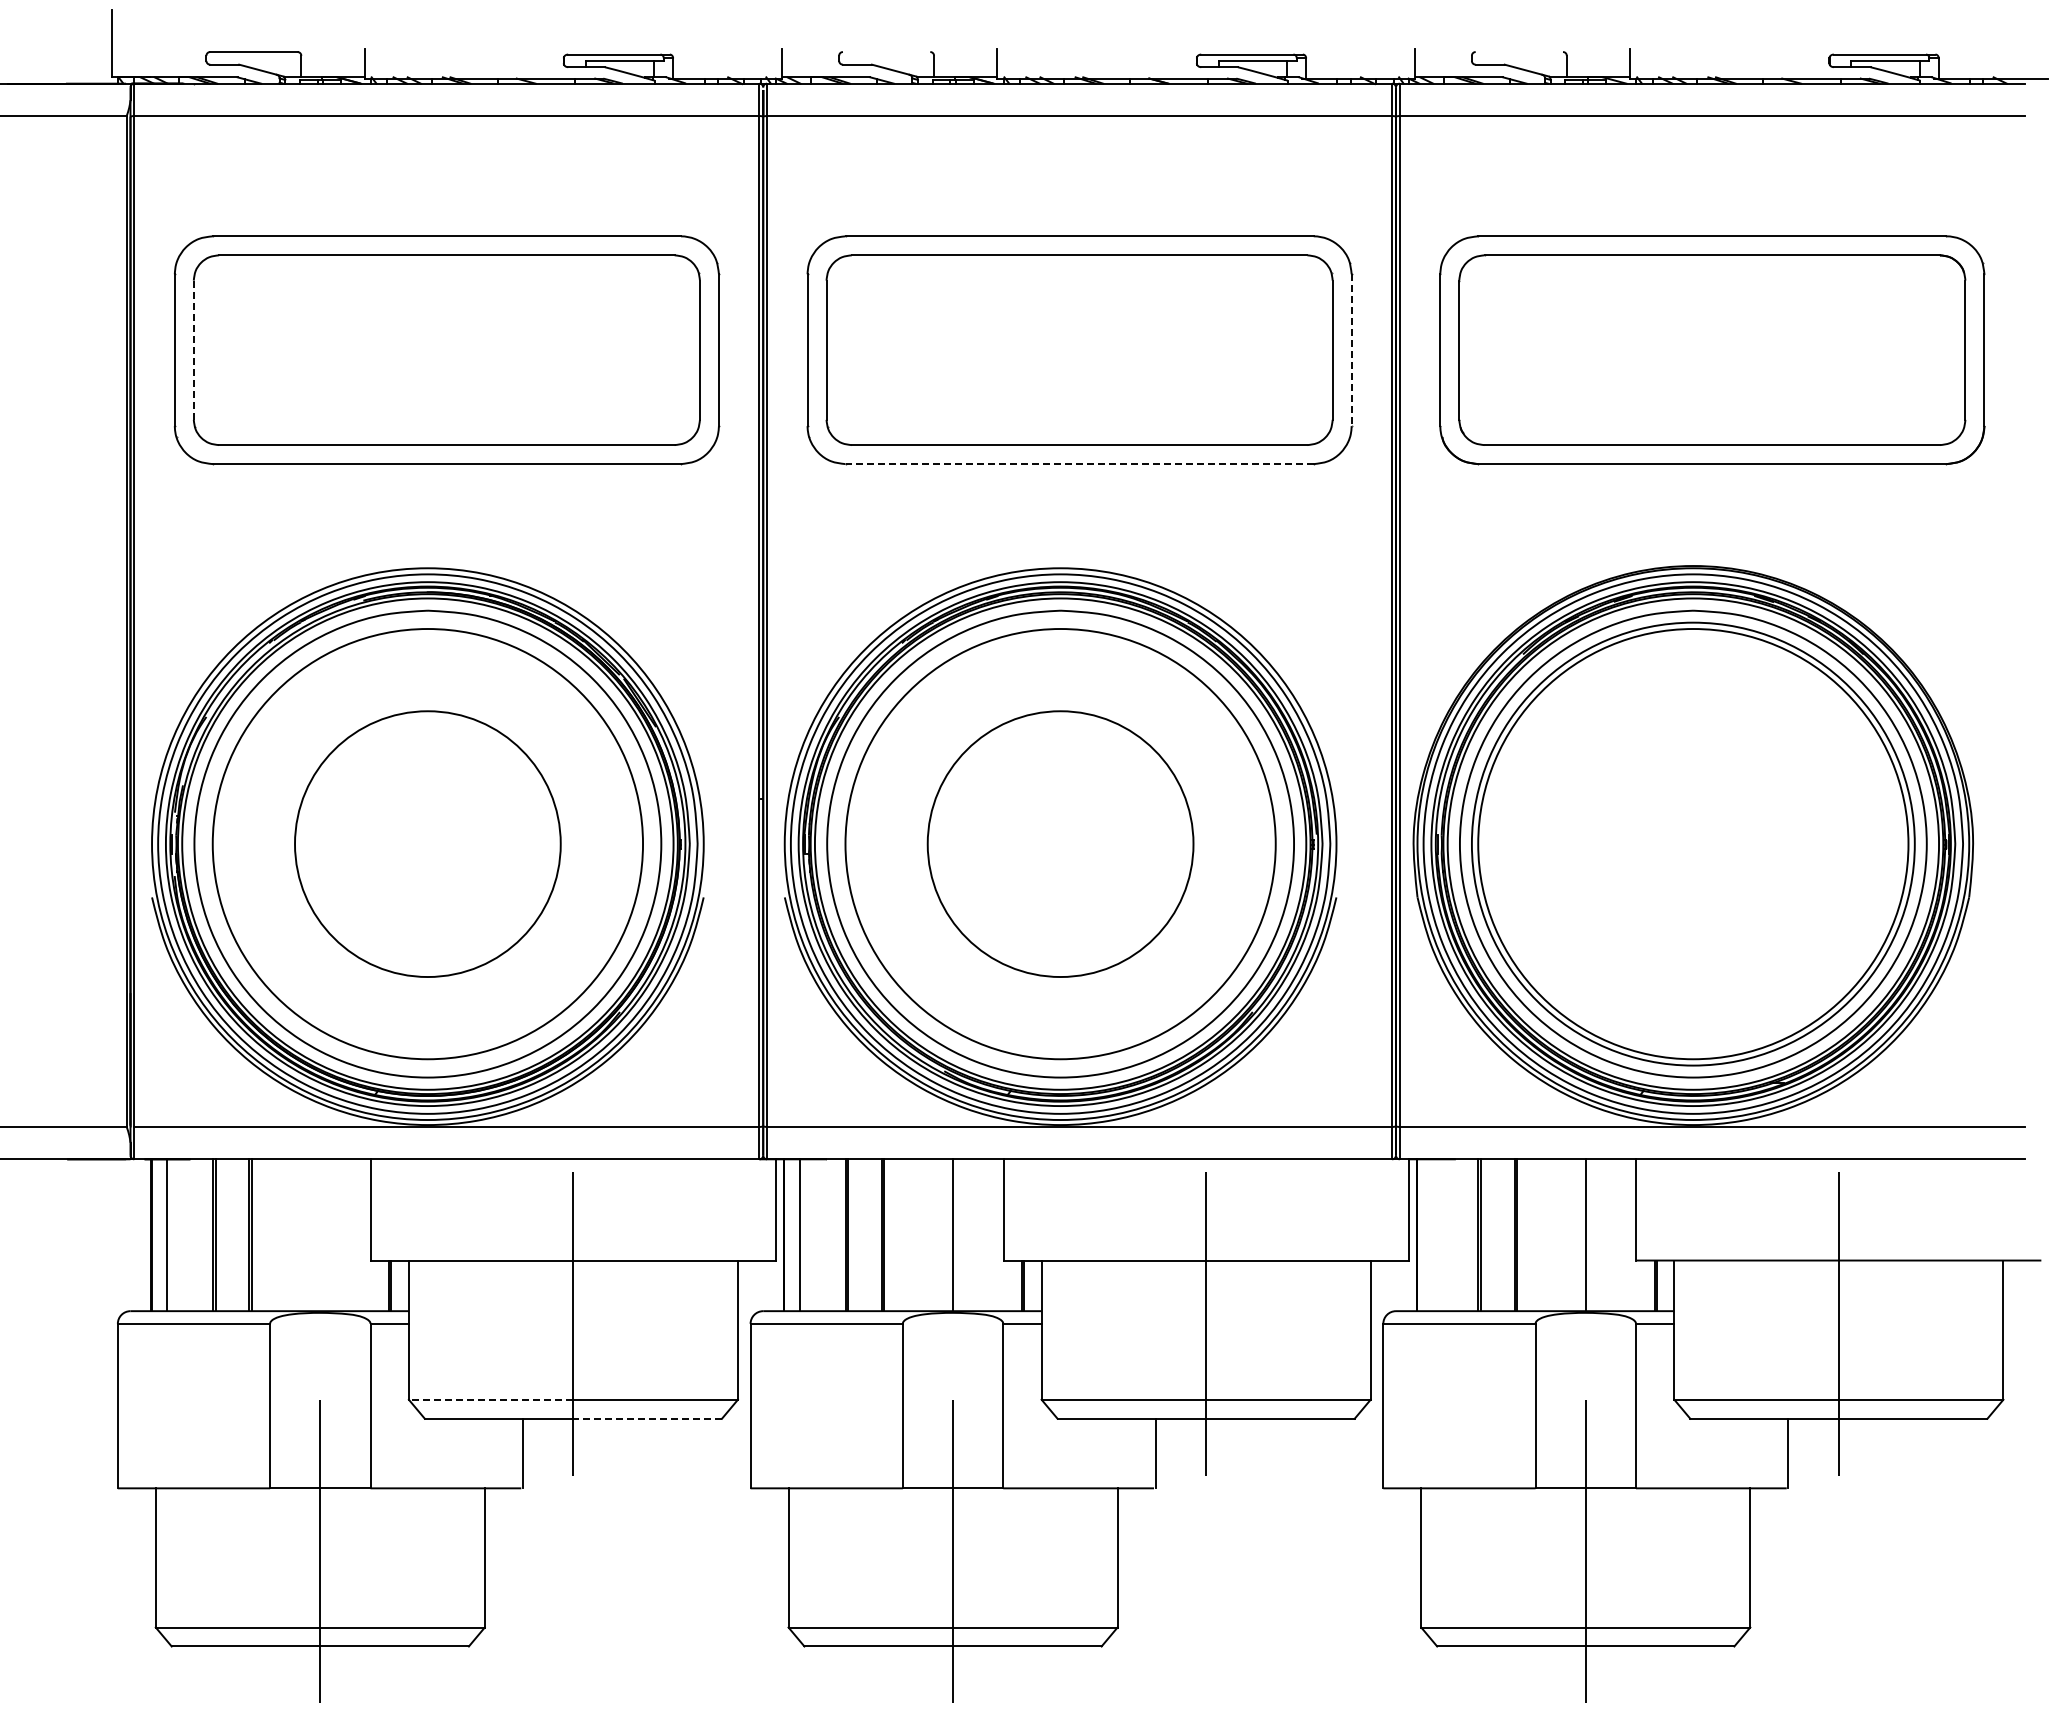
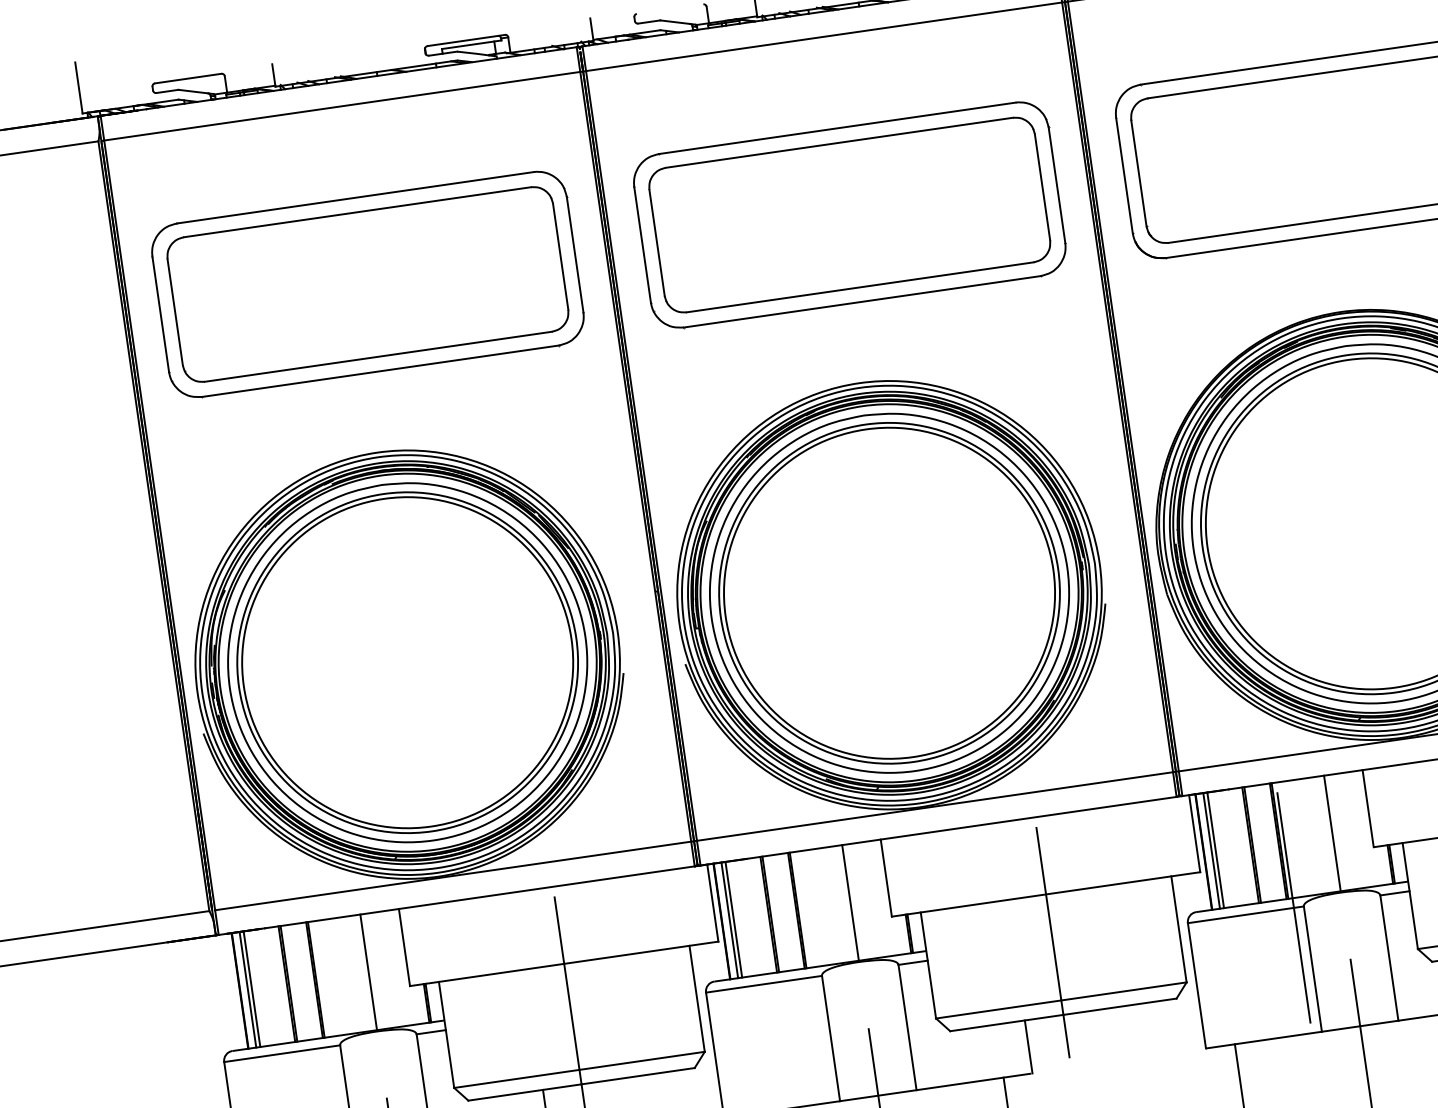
line: (193, 350) -> (175, 312), dashed -> solid
line: (1351, 350) -> (1056, 185), dashed -> solid
line: (1079, 464) -> (862, 302), dashed -> solid
circle: (427, 843) -> (407, 662), size x1.67
circle: (1060, 843) -> (889, 592), size x1.67
line: (161, 1235) -> (247, 990), added
line: (320, 1235) -> (368, 972), added
line: (794, 1235) -> (729, 920), added
line: (1427, 1235) -> (1211, 851), added
line: (1432, 1235) -> (1215, 850), added
line: (1522, 1323) -> (1293, 907), added
line: (490, 1399) -> (516, 1078), dashed -> solid
line: (647, 1418) -> (637, 1076), dashed -> solid

